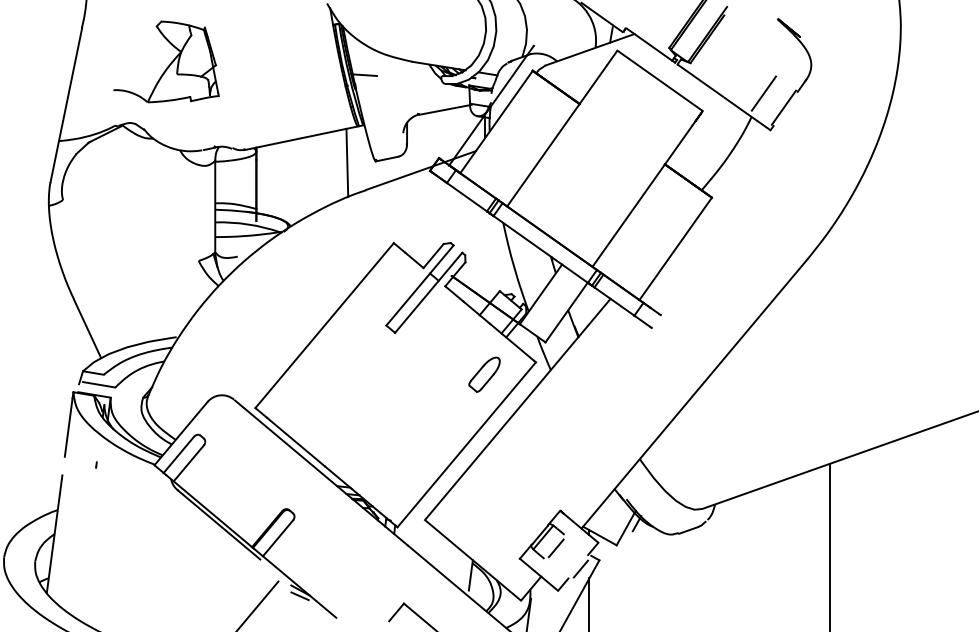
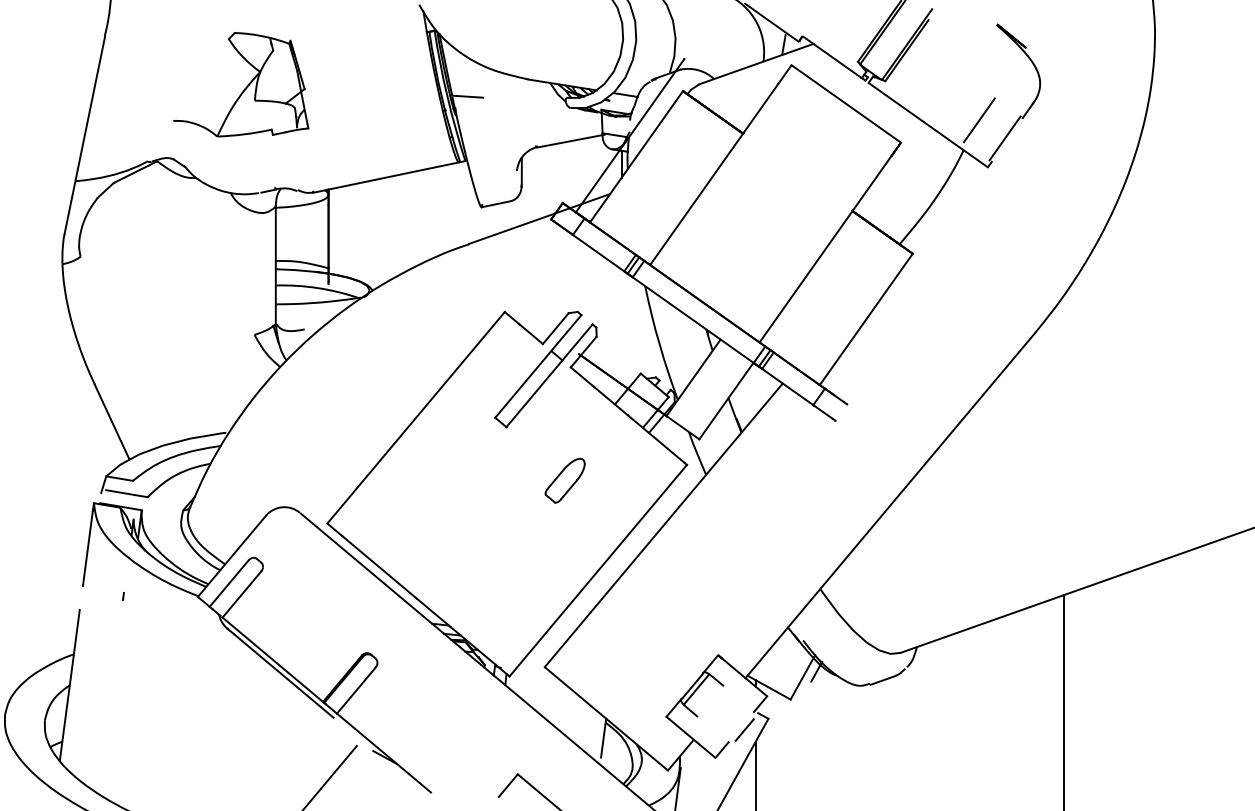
part: (166, 61) -> (241, 84), moved
line: (347, 162) -> (445, 208), removed
part: (484, 374) -> (564, 480), moved
line: (555, 548) -> (712, 703), removed
line: (300, 595) -> (384, 764), removed

